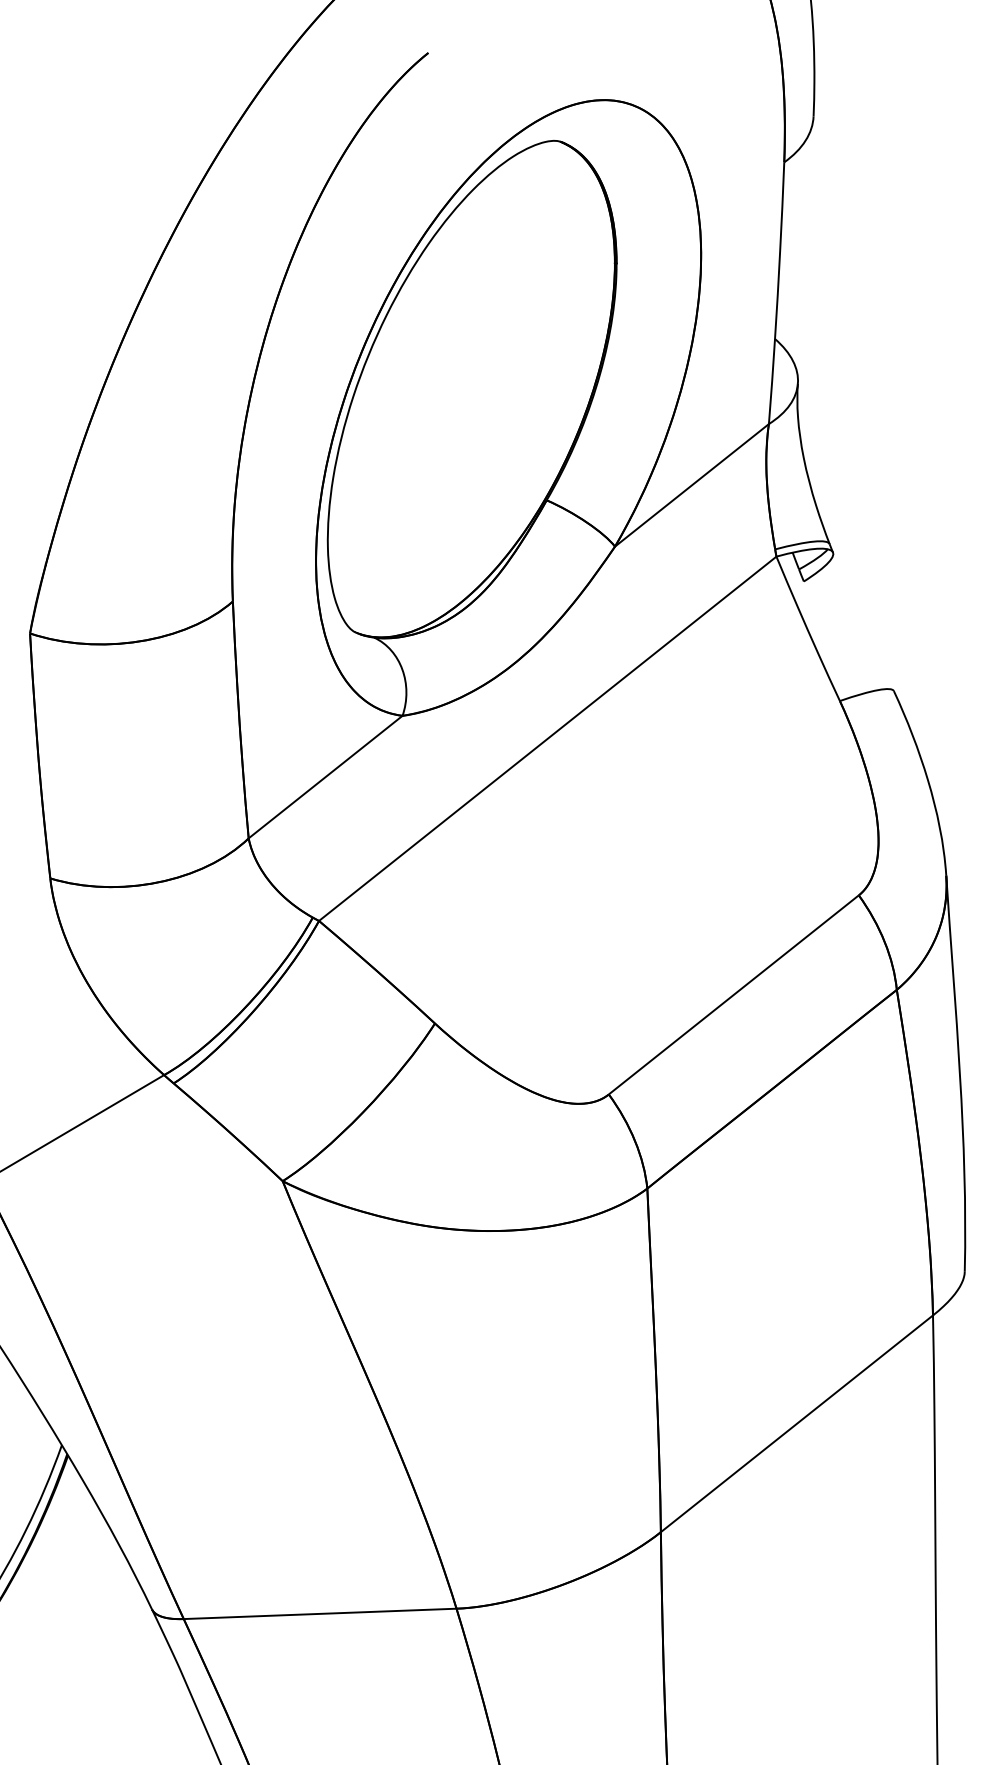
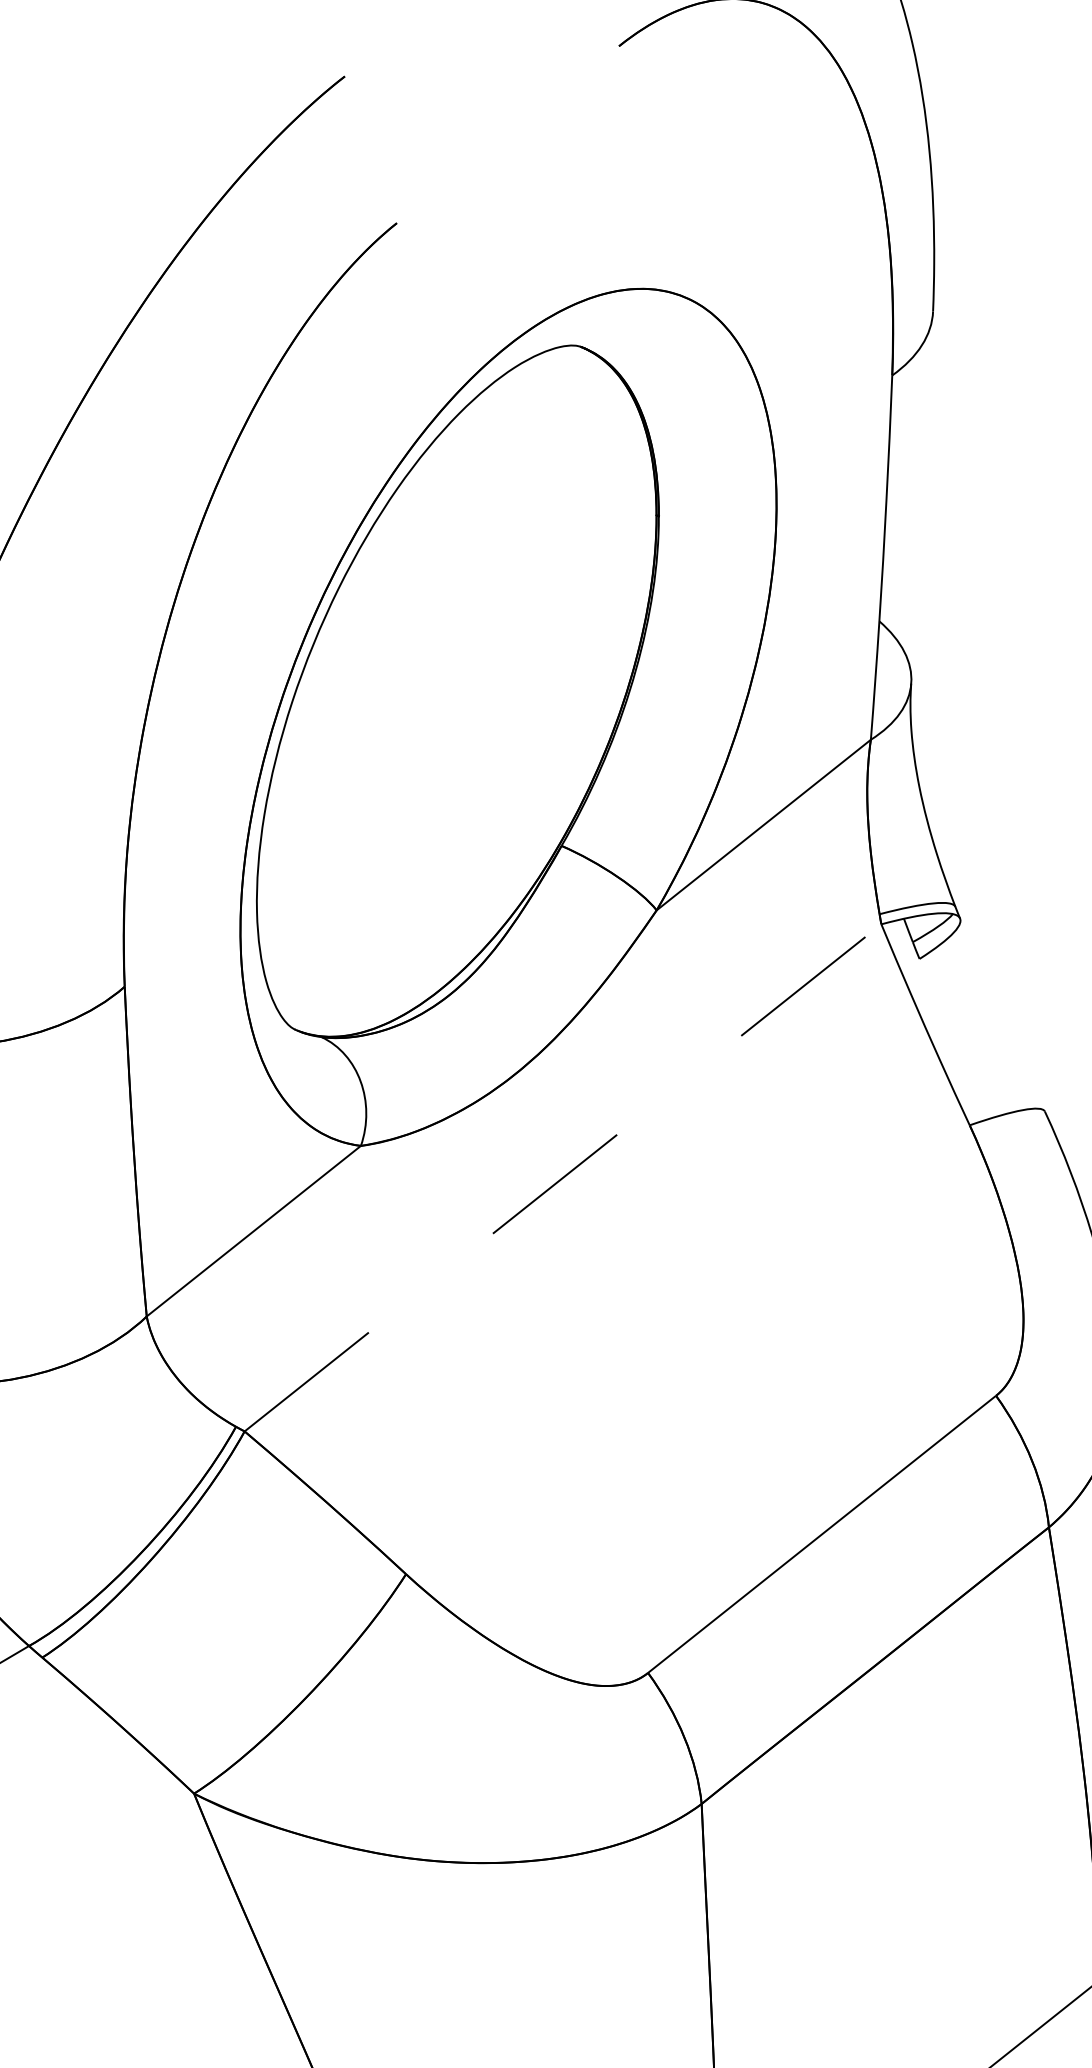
line: (548, 738) -> (564, 1177), solid -> dashed

